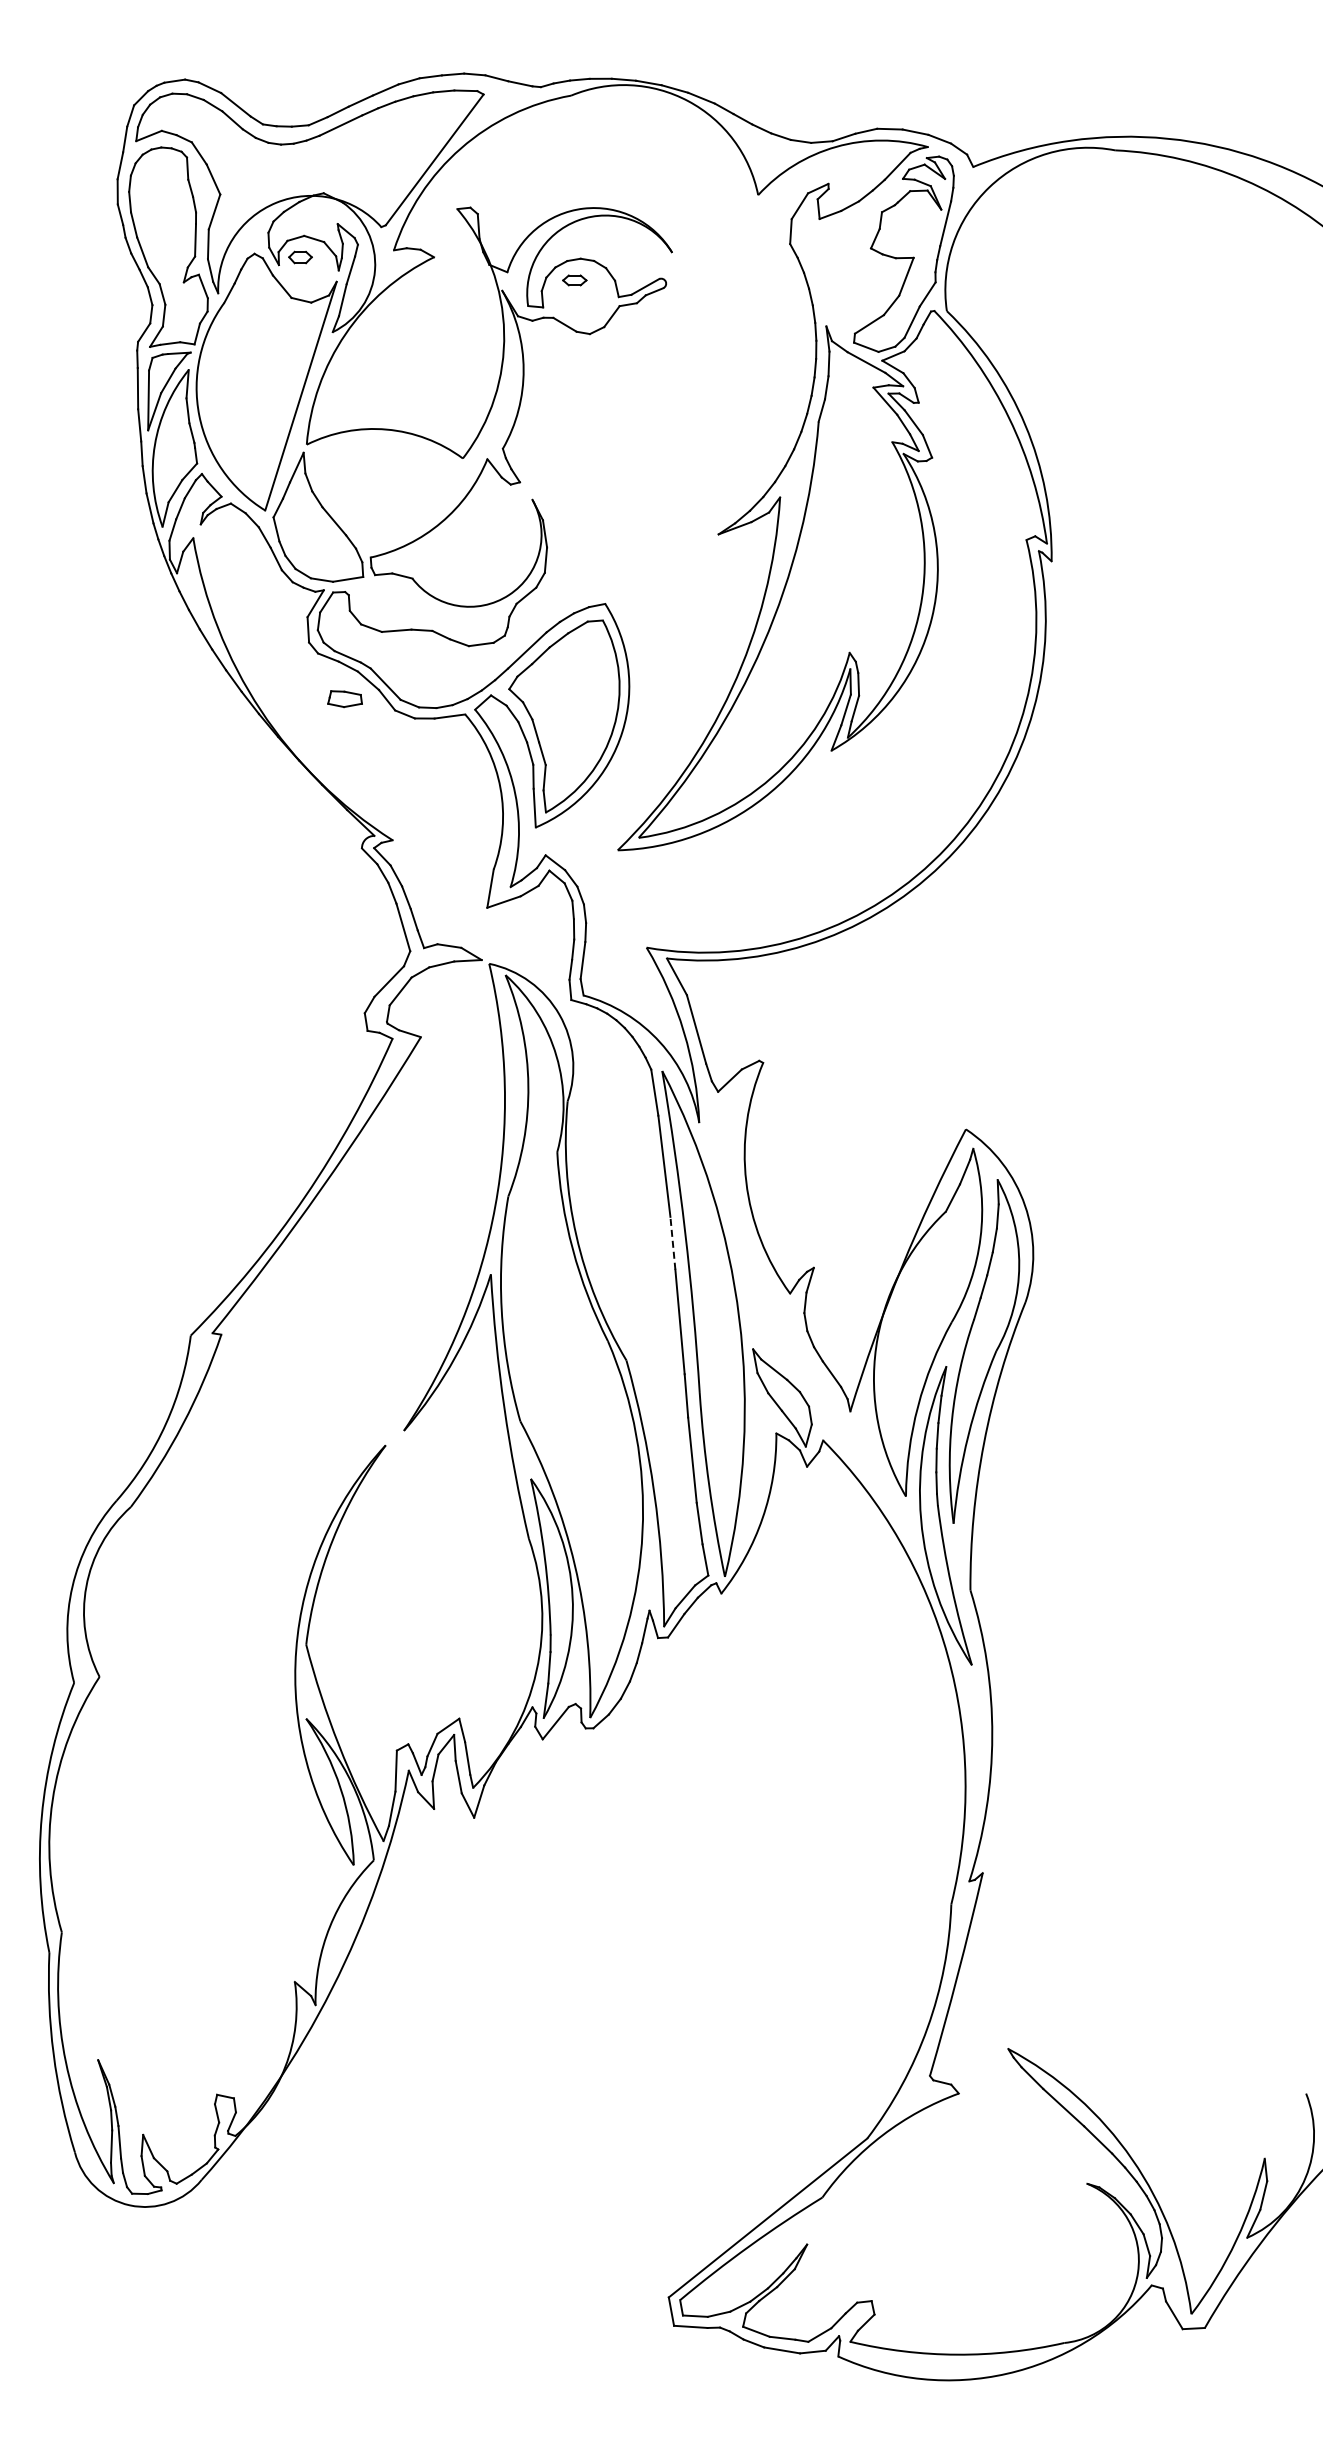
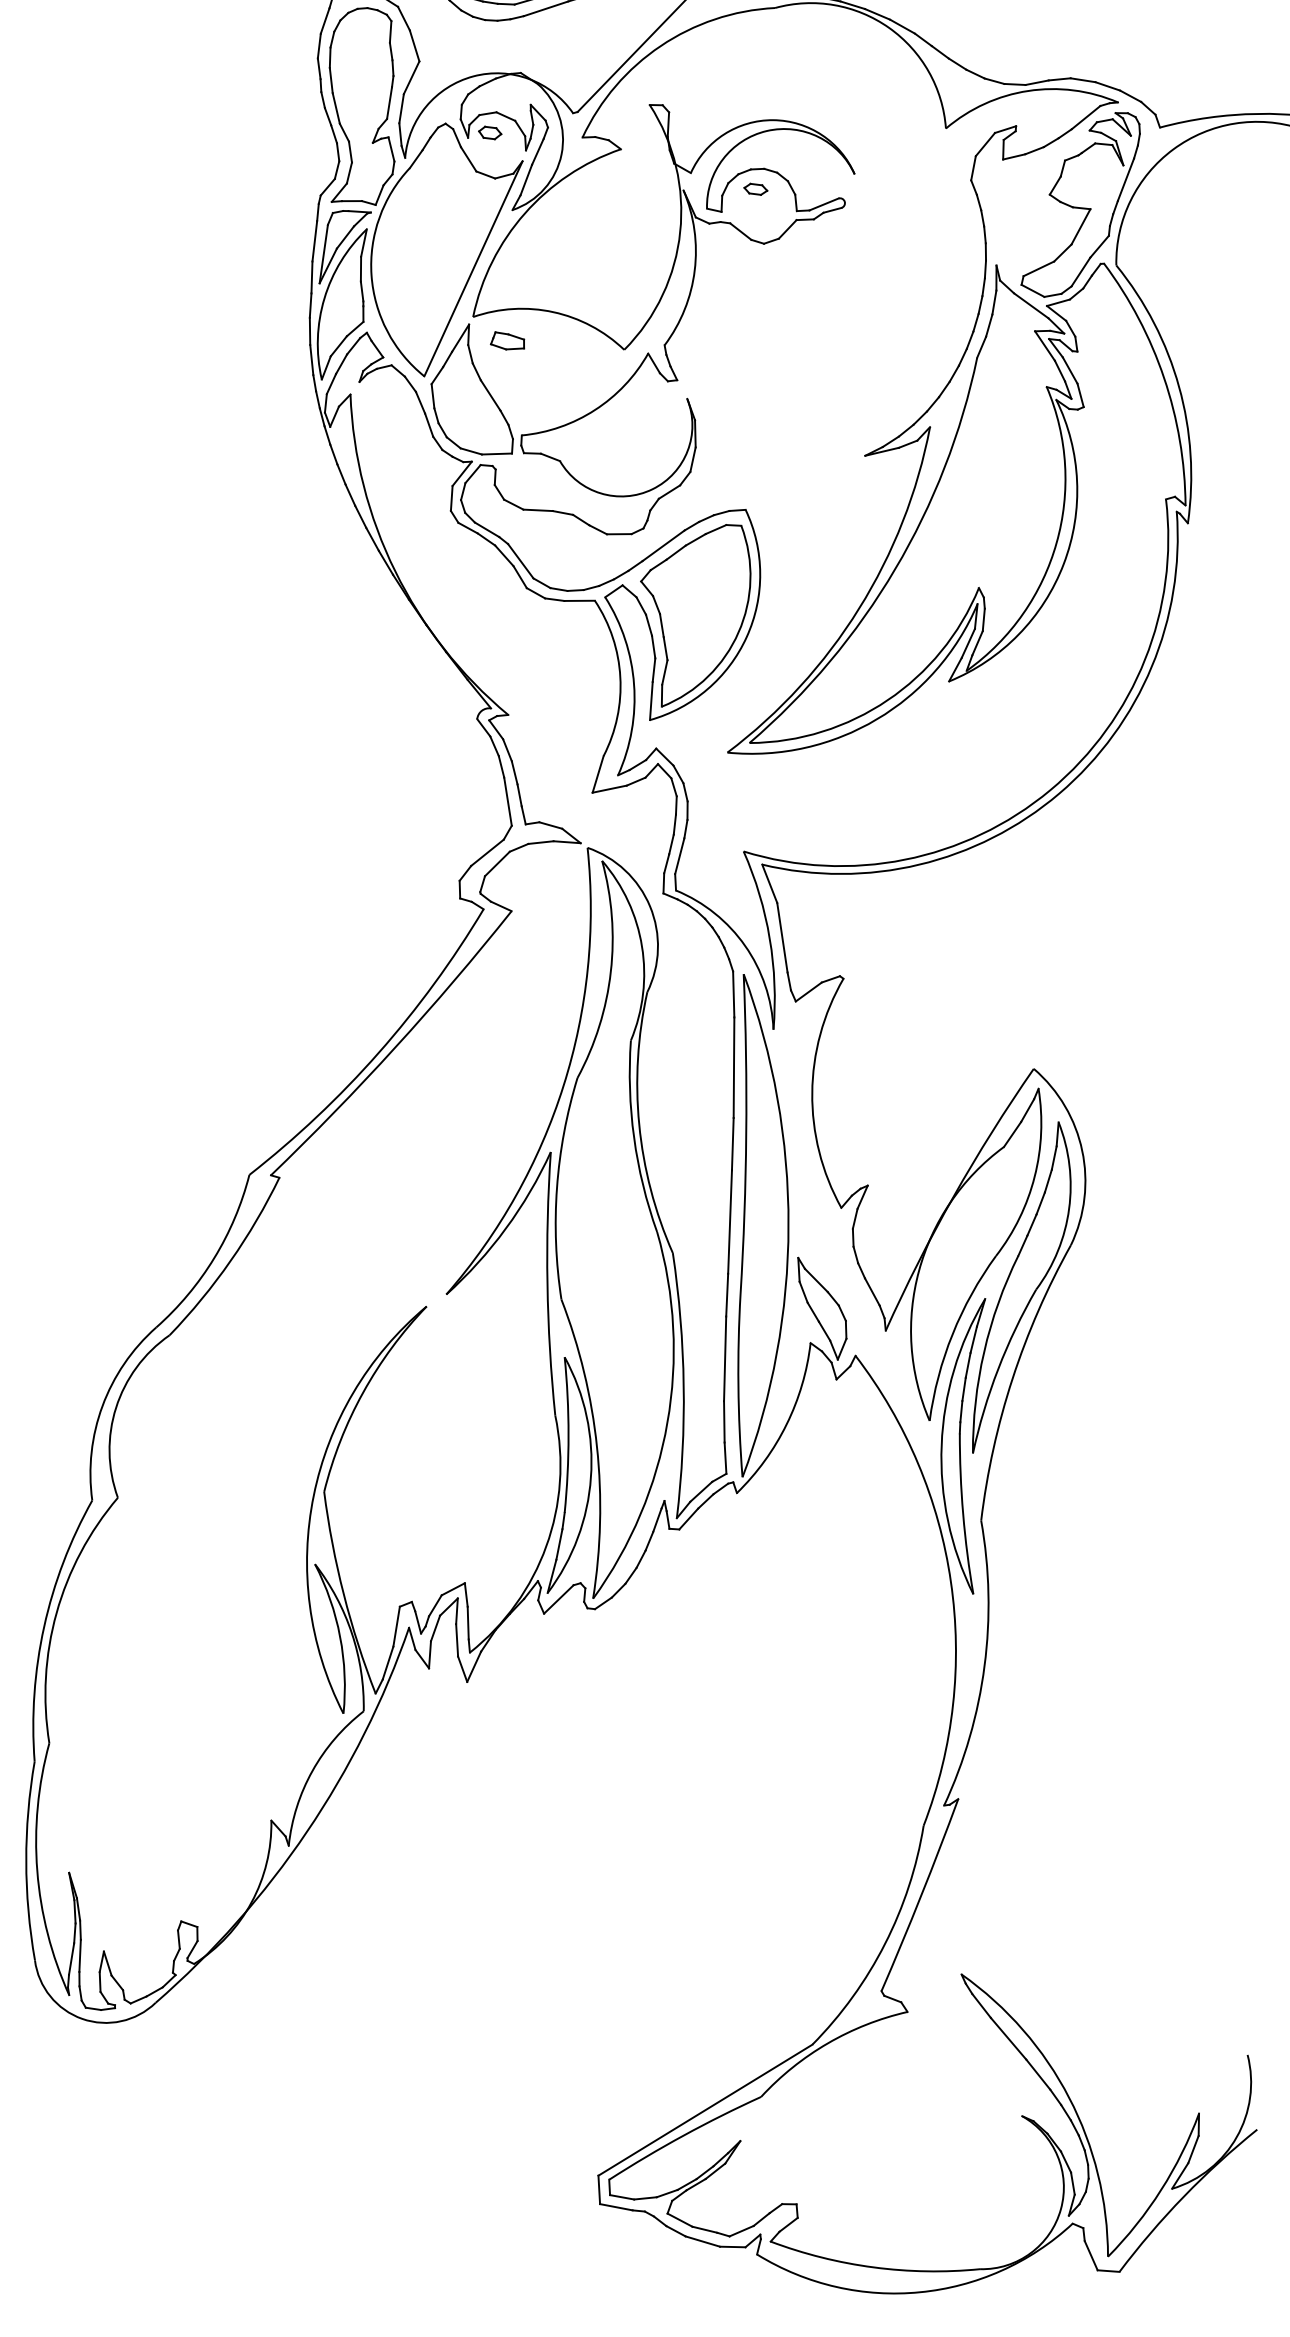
part: (344, 699) -> (507, 342), moved
line: (672, 1243) -> (732, 1144), dashed -> solid

